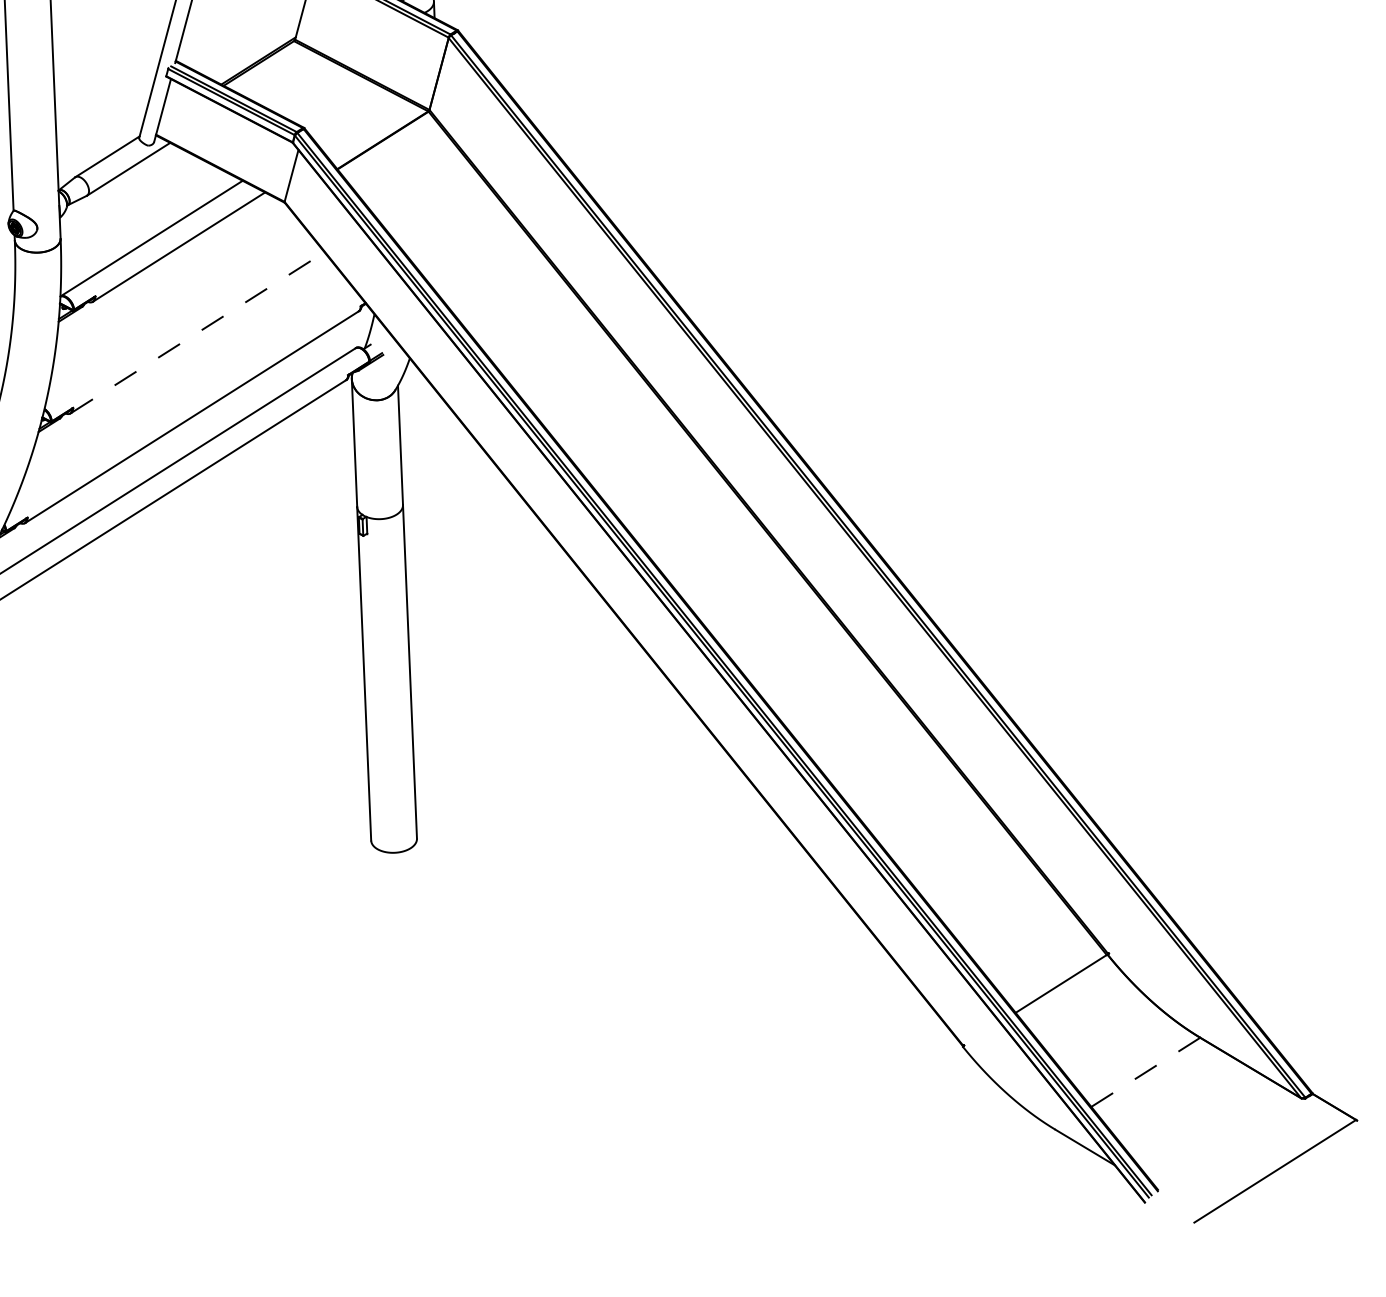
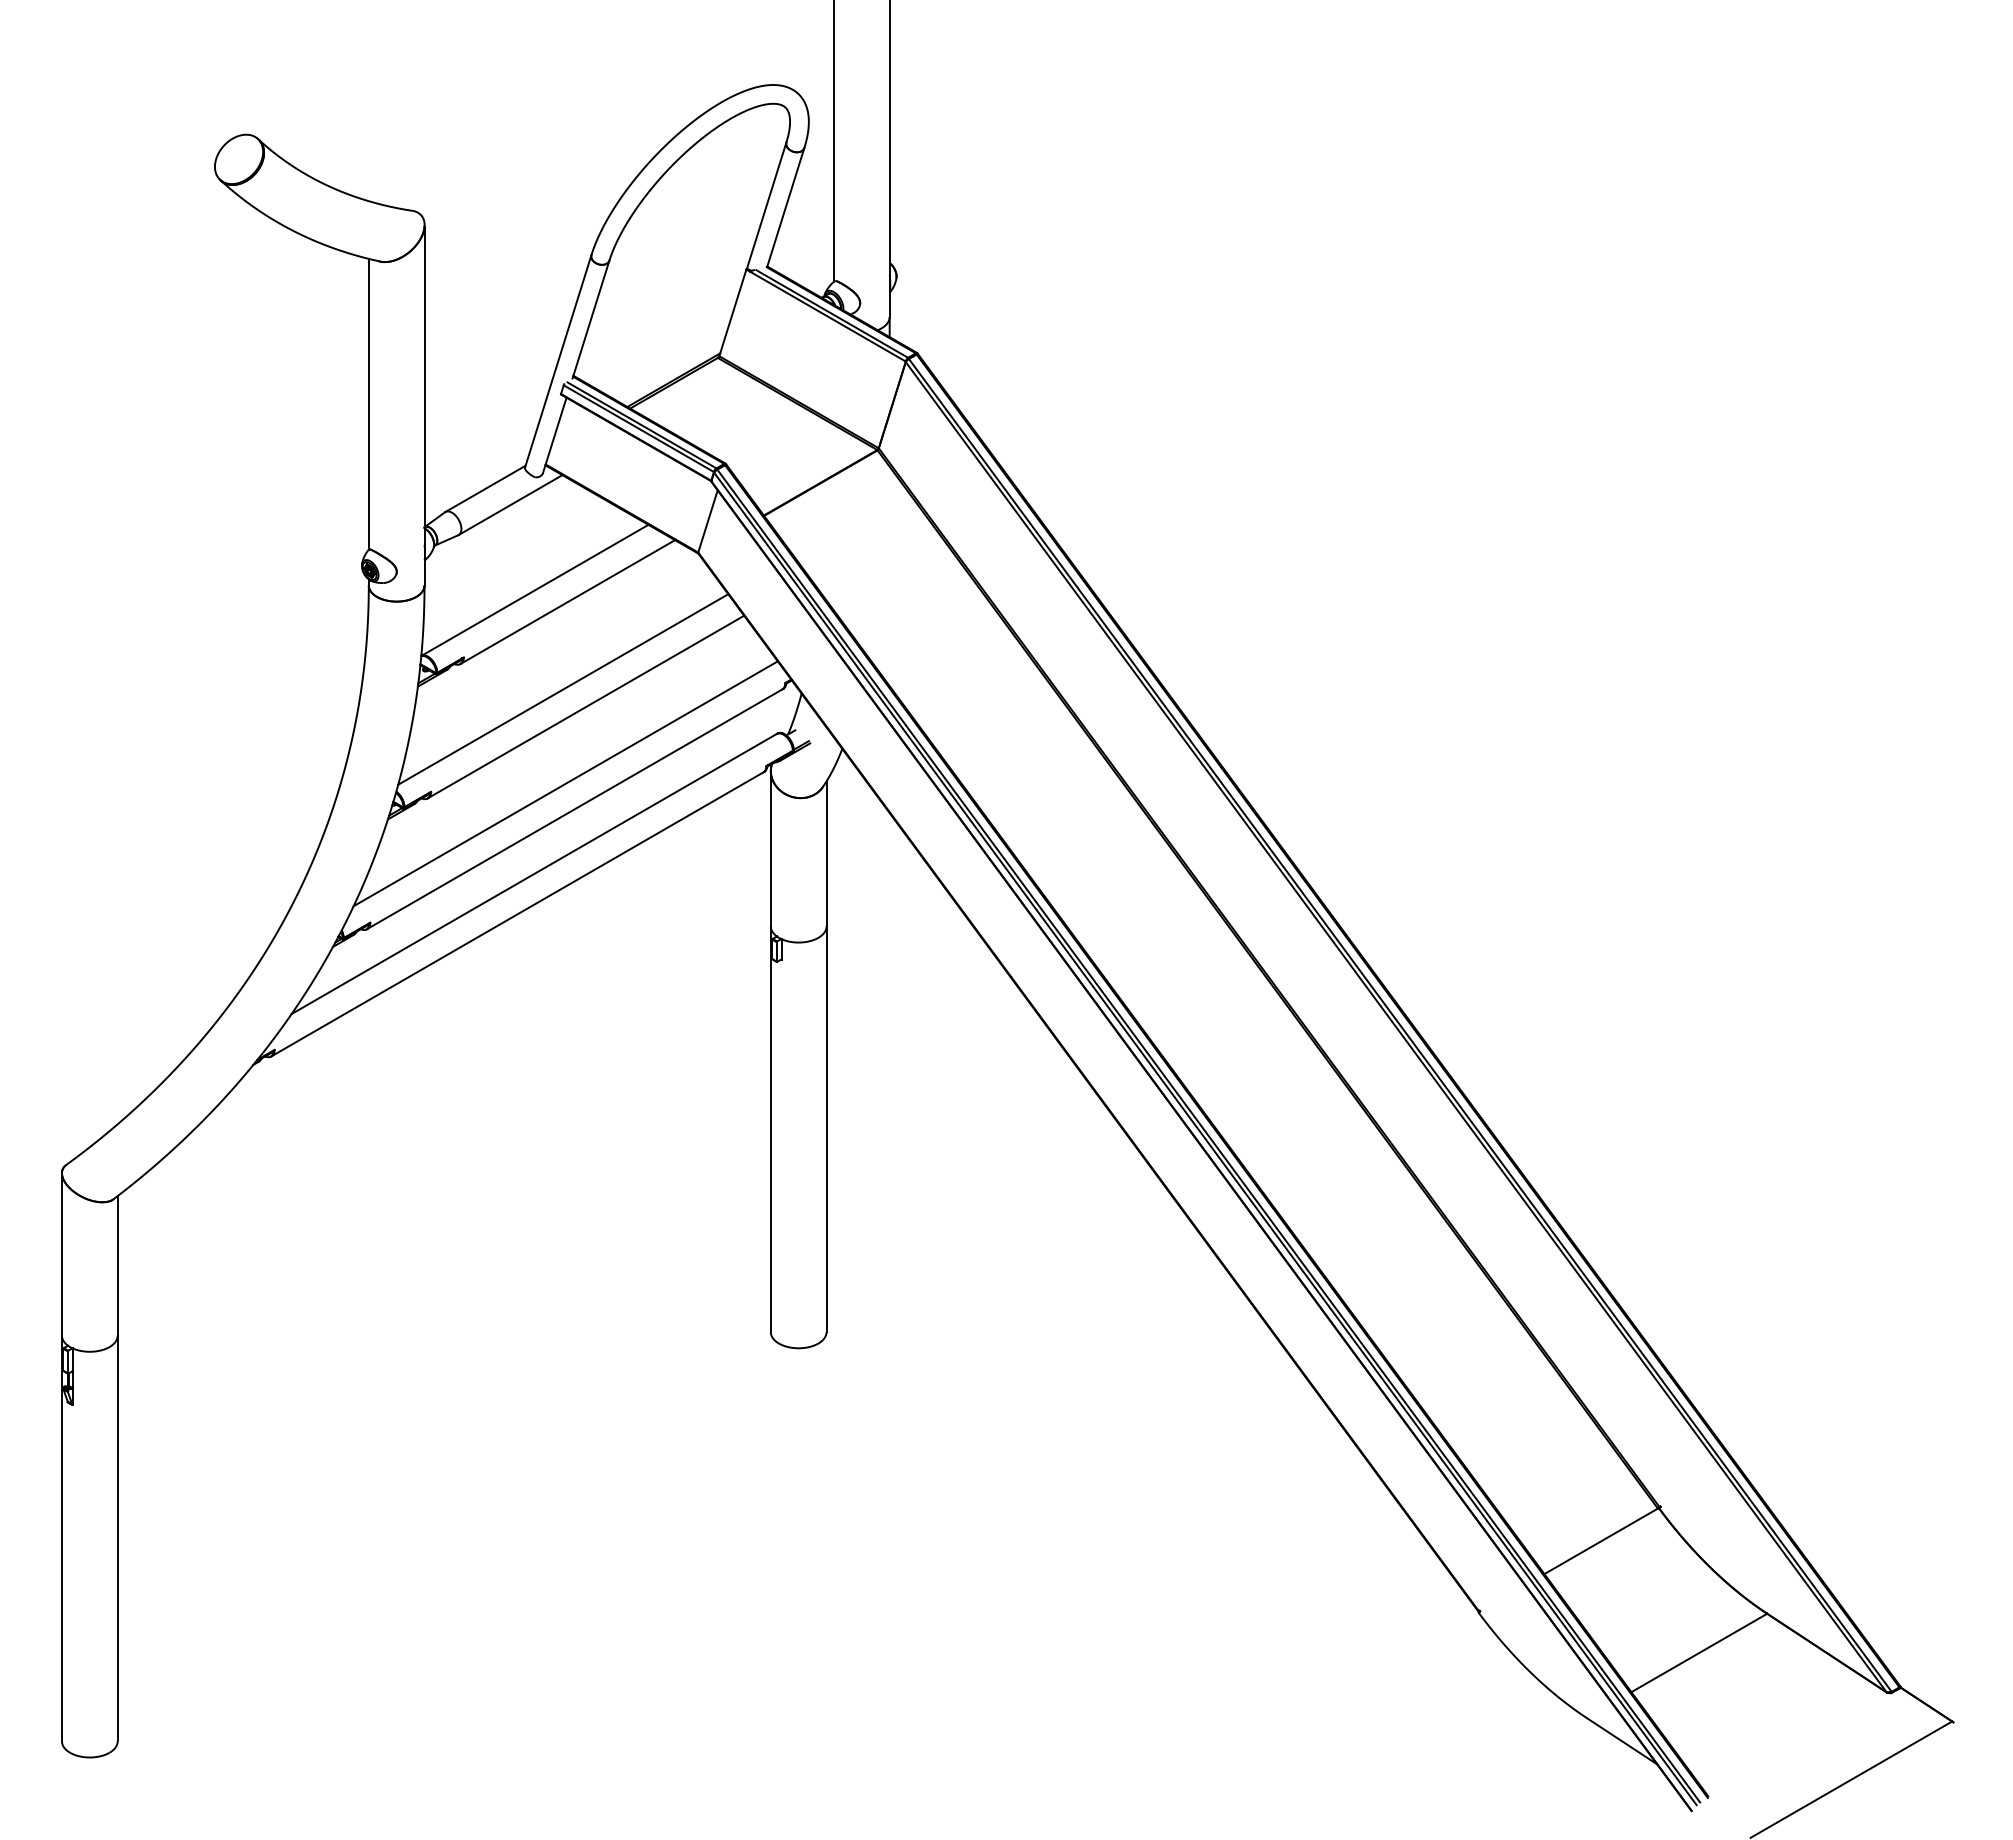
line: (178, 319) -> (563, 689), added
line: (198, 332) -> (586, 706), dashed -> solid
line: (183, 396) -> (565, 783), added
line: (1145, 1071) -> (1699, 1652), dashed -> solid

